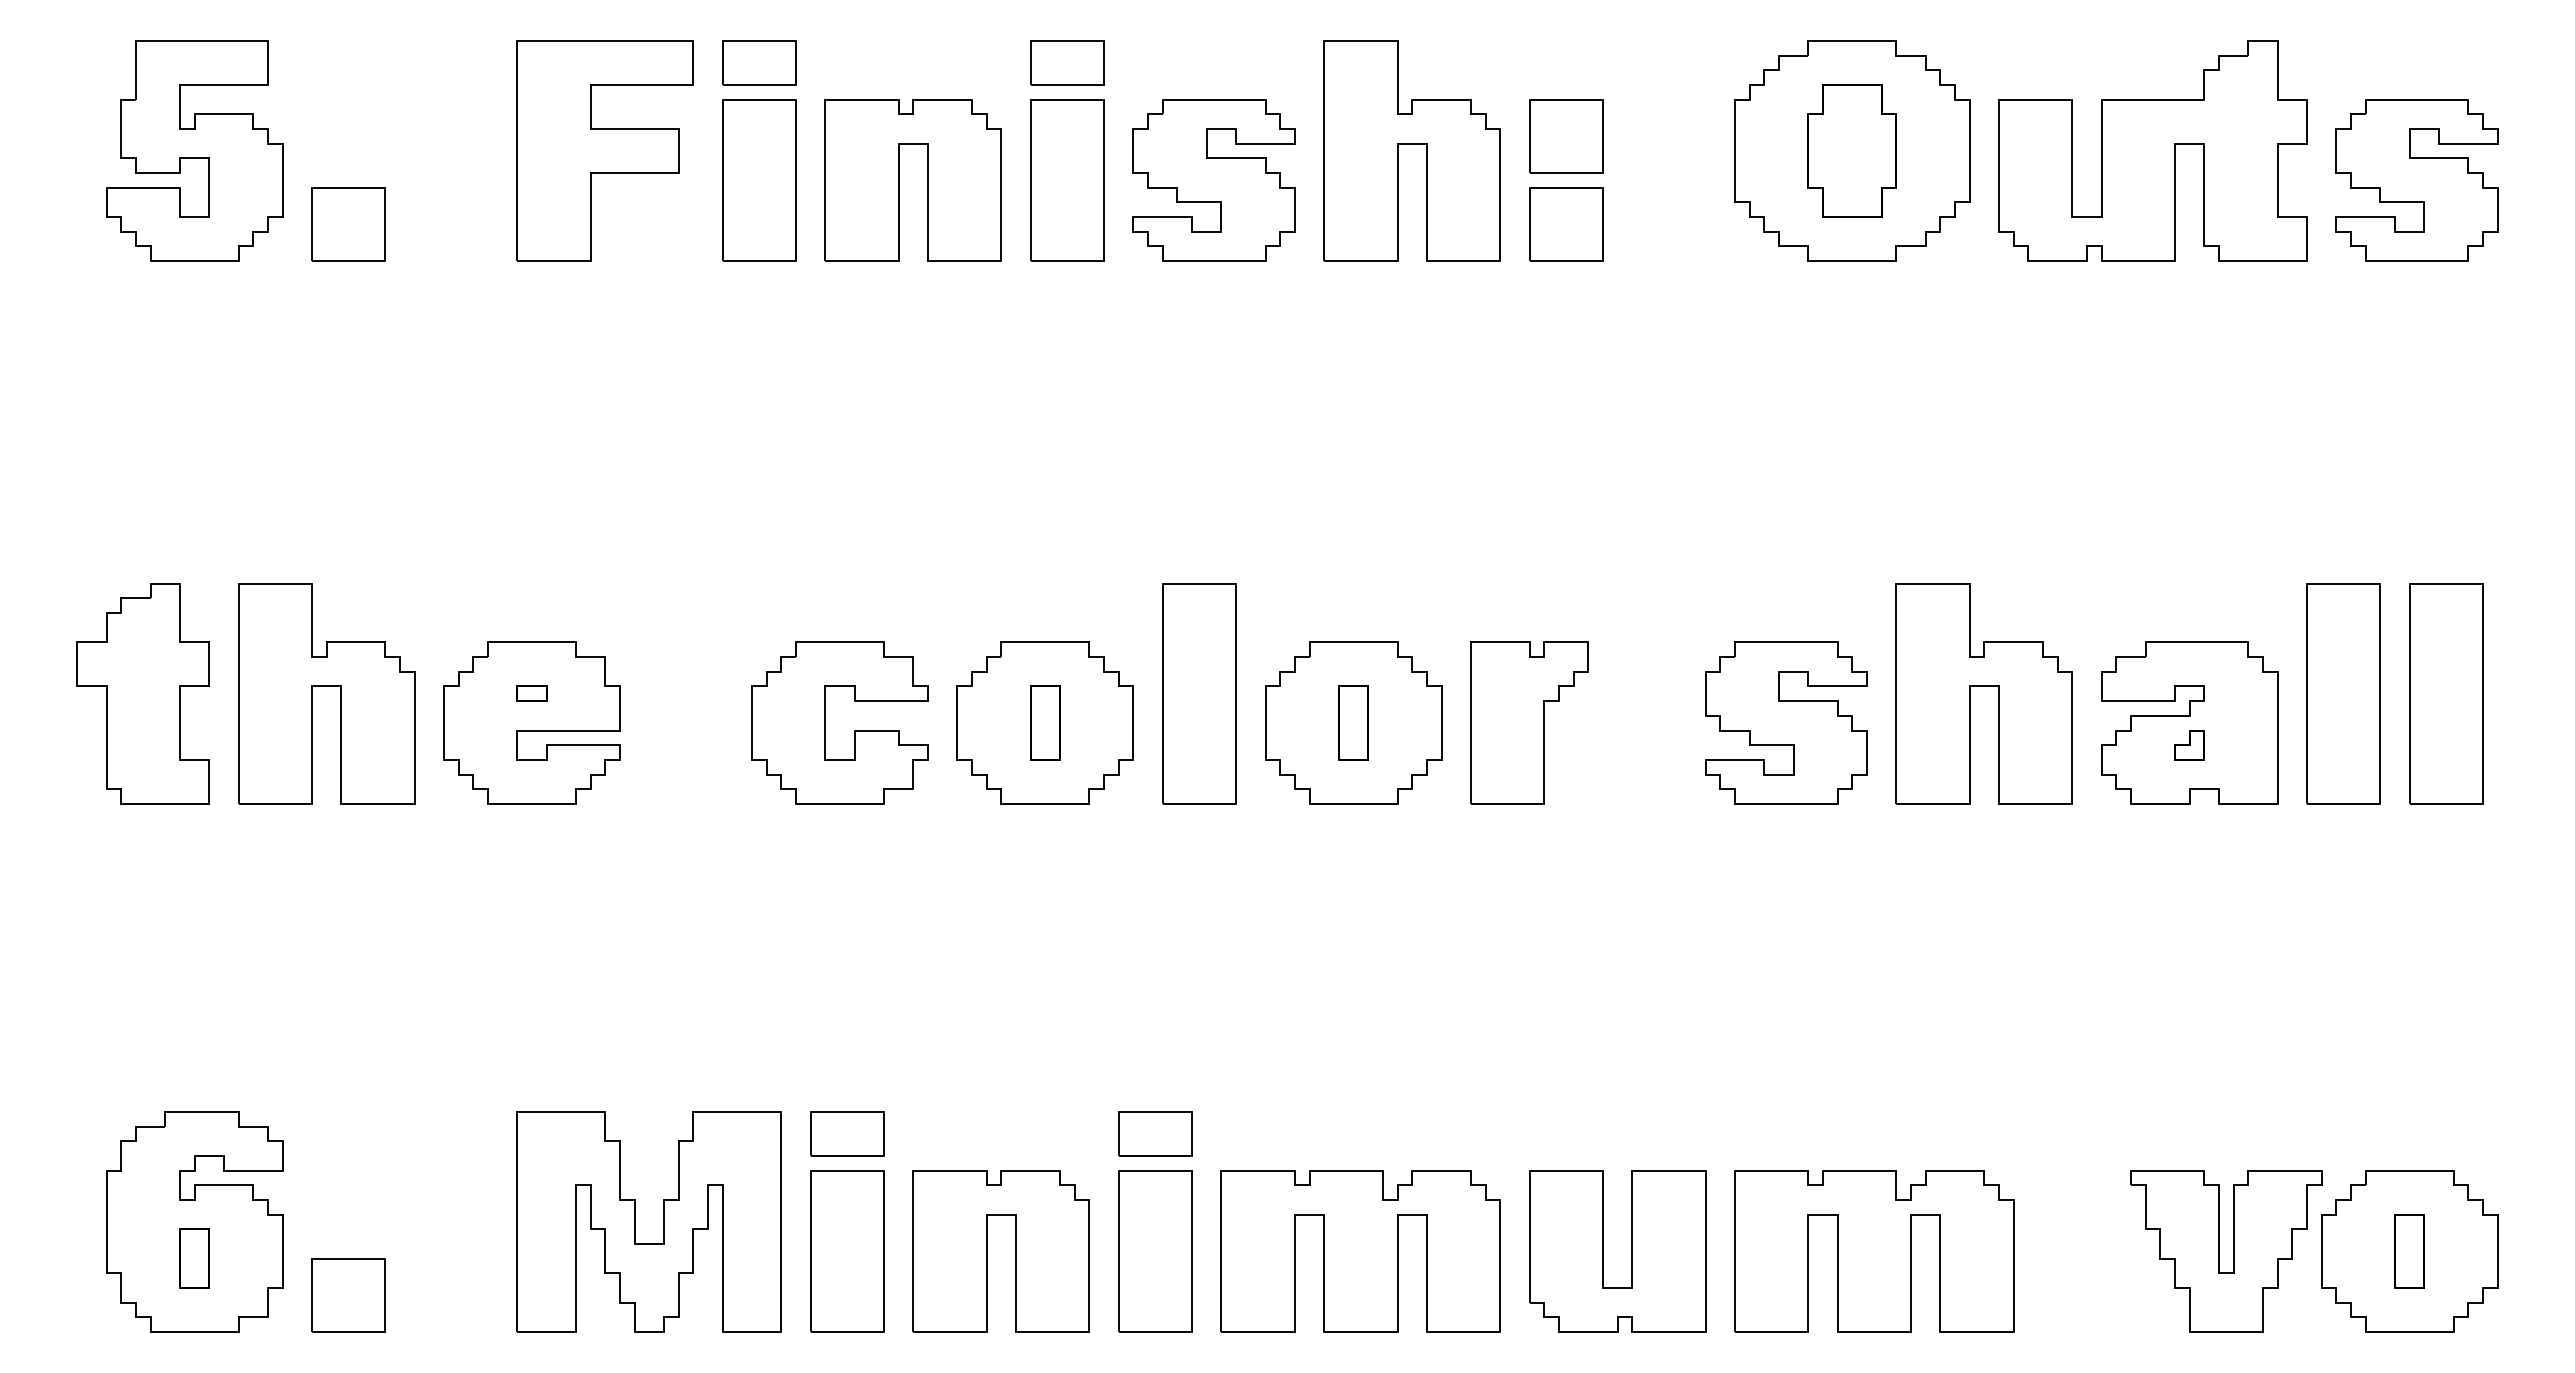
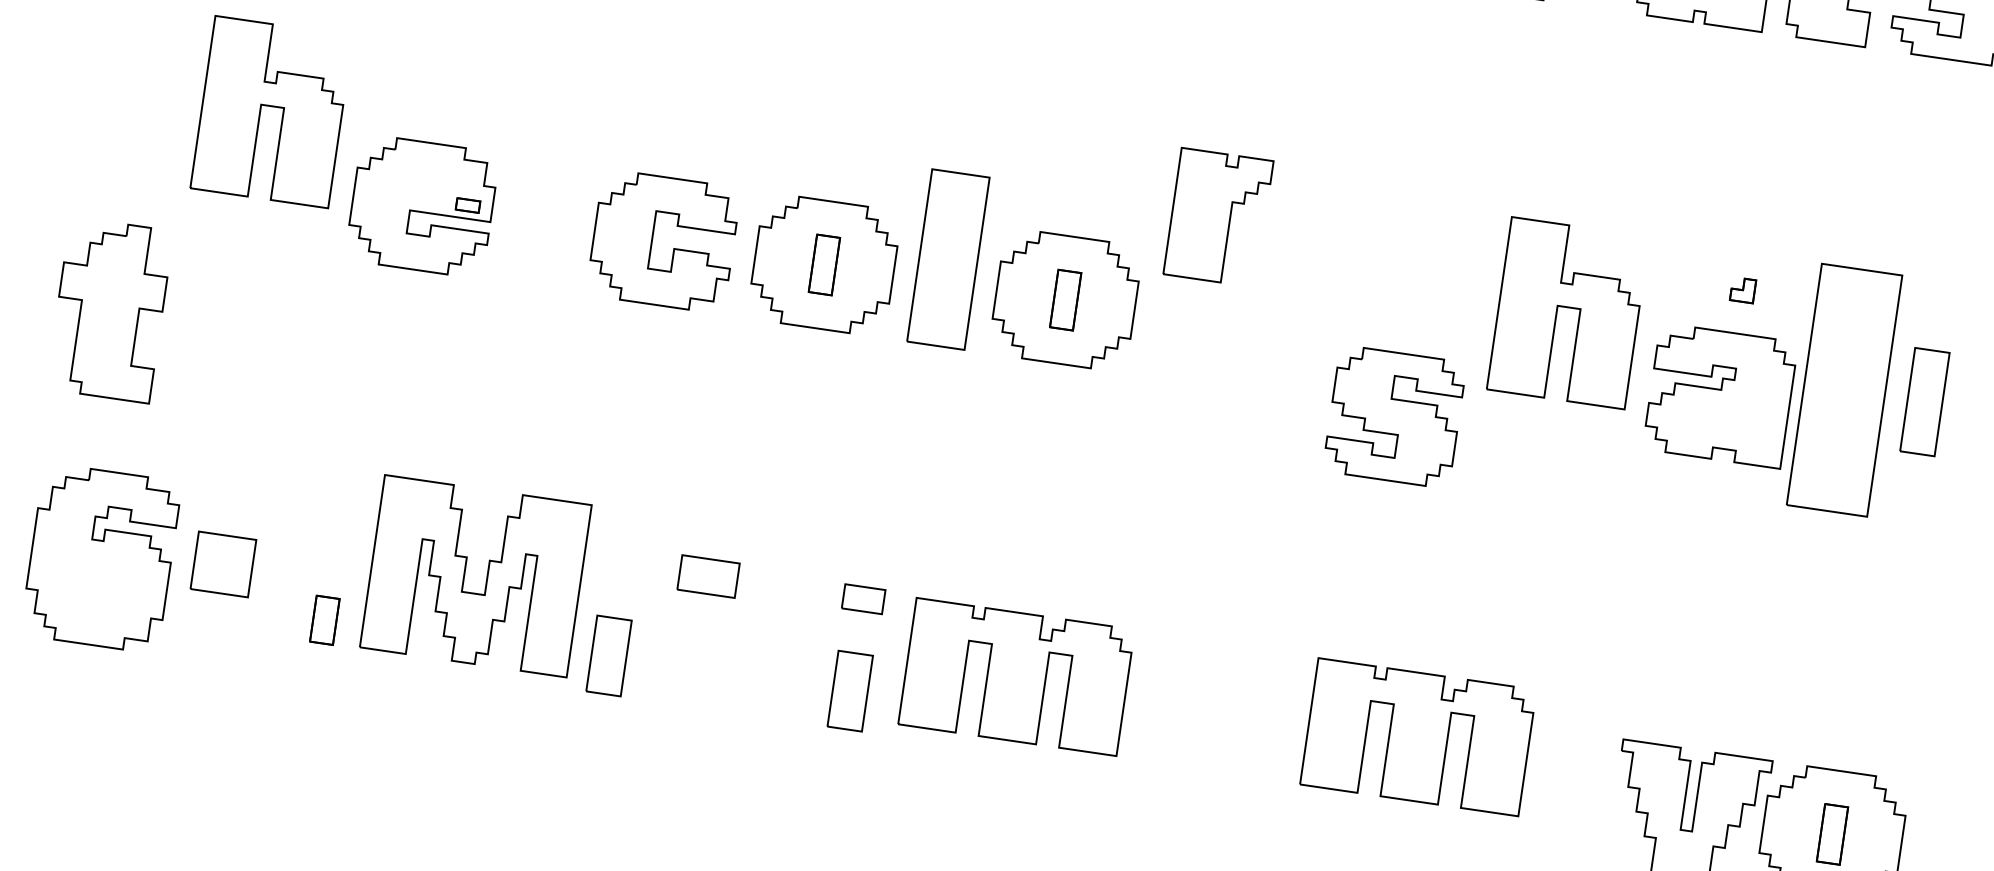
part: (326, 686) -> (272, 106), moved
part: (1983, 686) -> (1568, 307), moved
part: (142, 693) -> (109, 309), moved
part: (531, 693) -> (467, 205), moved
part: (2343, 693) -> (1844, 390), size x1.4
part: (2446, 693) -> (1925, 401), size x0.6
part: (1529, 722) -> (1218, 217), moved
part: (1786, 722) -> (1395, 416), moved
part: (2189, 745) -> (1742, 290), moved
part: (847, 1133) -> (708, 576), moved
part: (1155, 1133) -> (863, 598), size x0.7
part: (635, 1221) -> (465, 574), moved
part: (847, 1251) -> (609, 656), size x0.6
part: (987, 1251) -> (718, 672), removed
part: (1155, 1251) -> (850, 691), size x0.6
part: (1360, 1251) -> (1016, 677), moved
part: (1603, 1251) -> (1201, 742), removed
part: (1874, 1251) -> (1418, 737), moved
part: (194, 1258) -> (324, 620), moved
part: (348, 1295) -> (223, 564), moved

